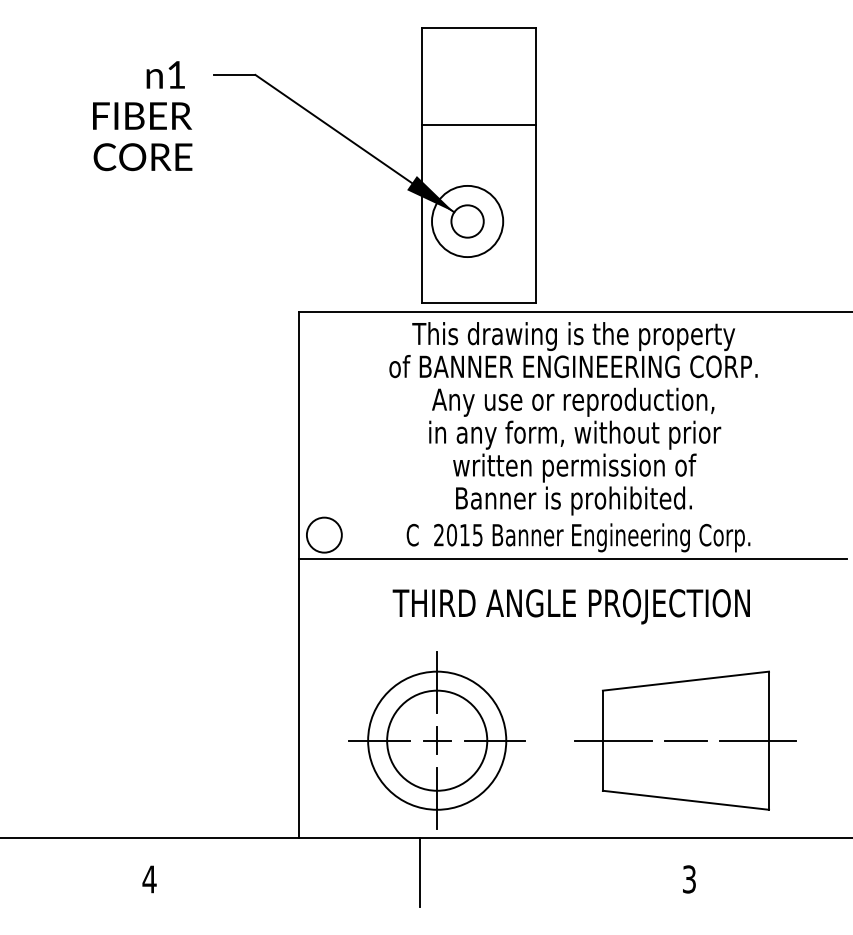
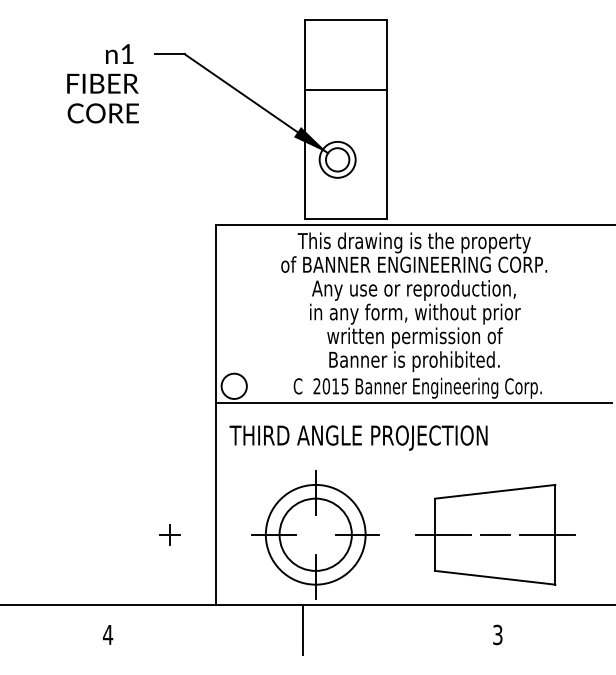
circle: (467, 220) -> (337, 159), size x0.7
text: (571, 605) -> (358, 437), moved
part: (436, 740) -> (169, 534), moved

